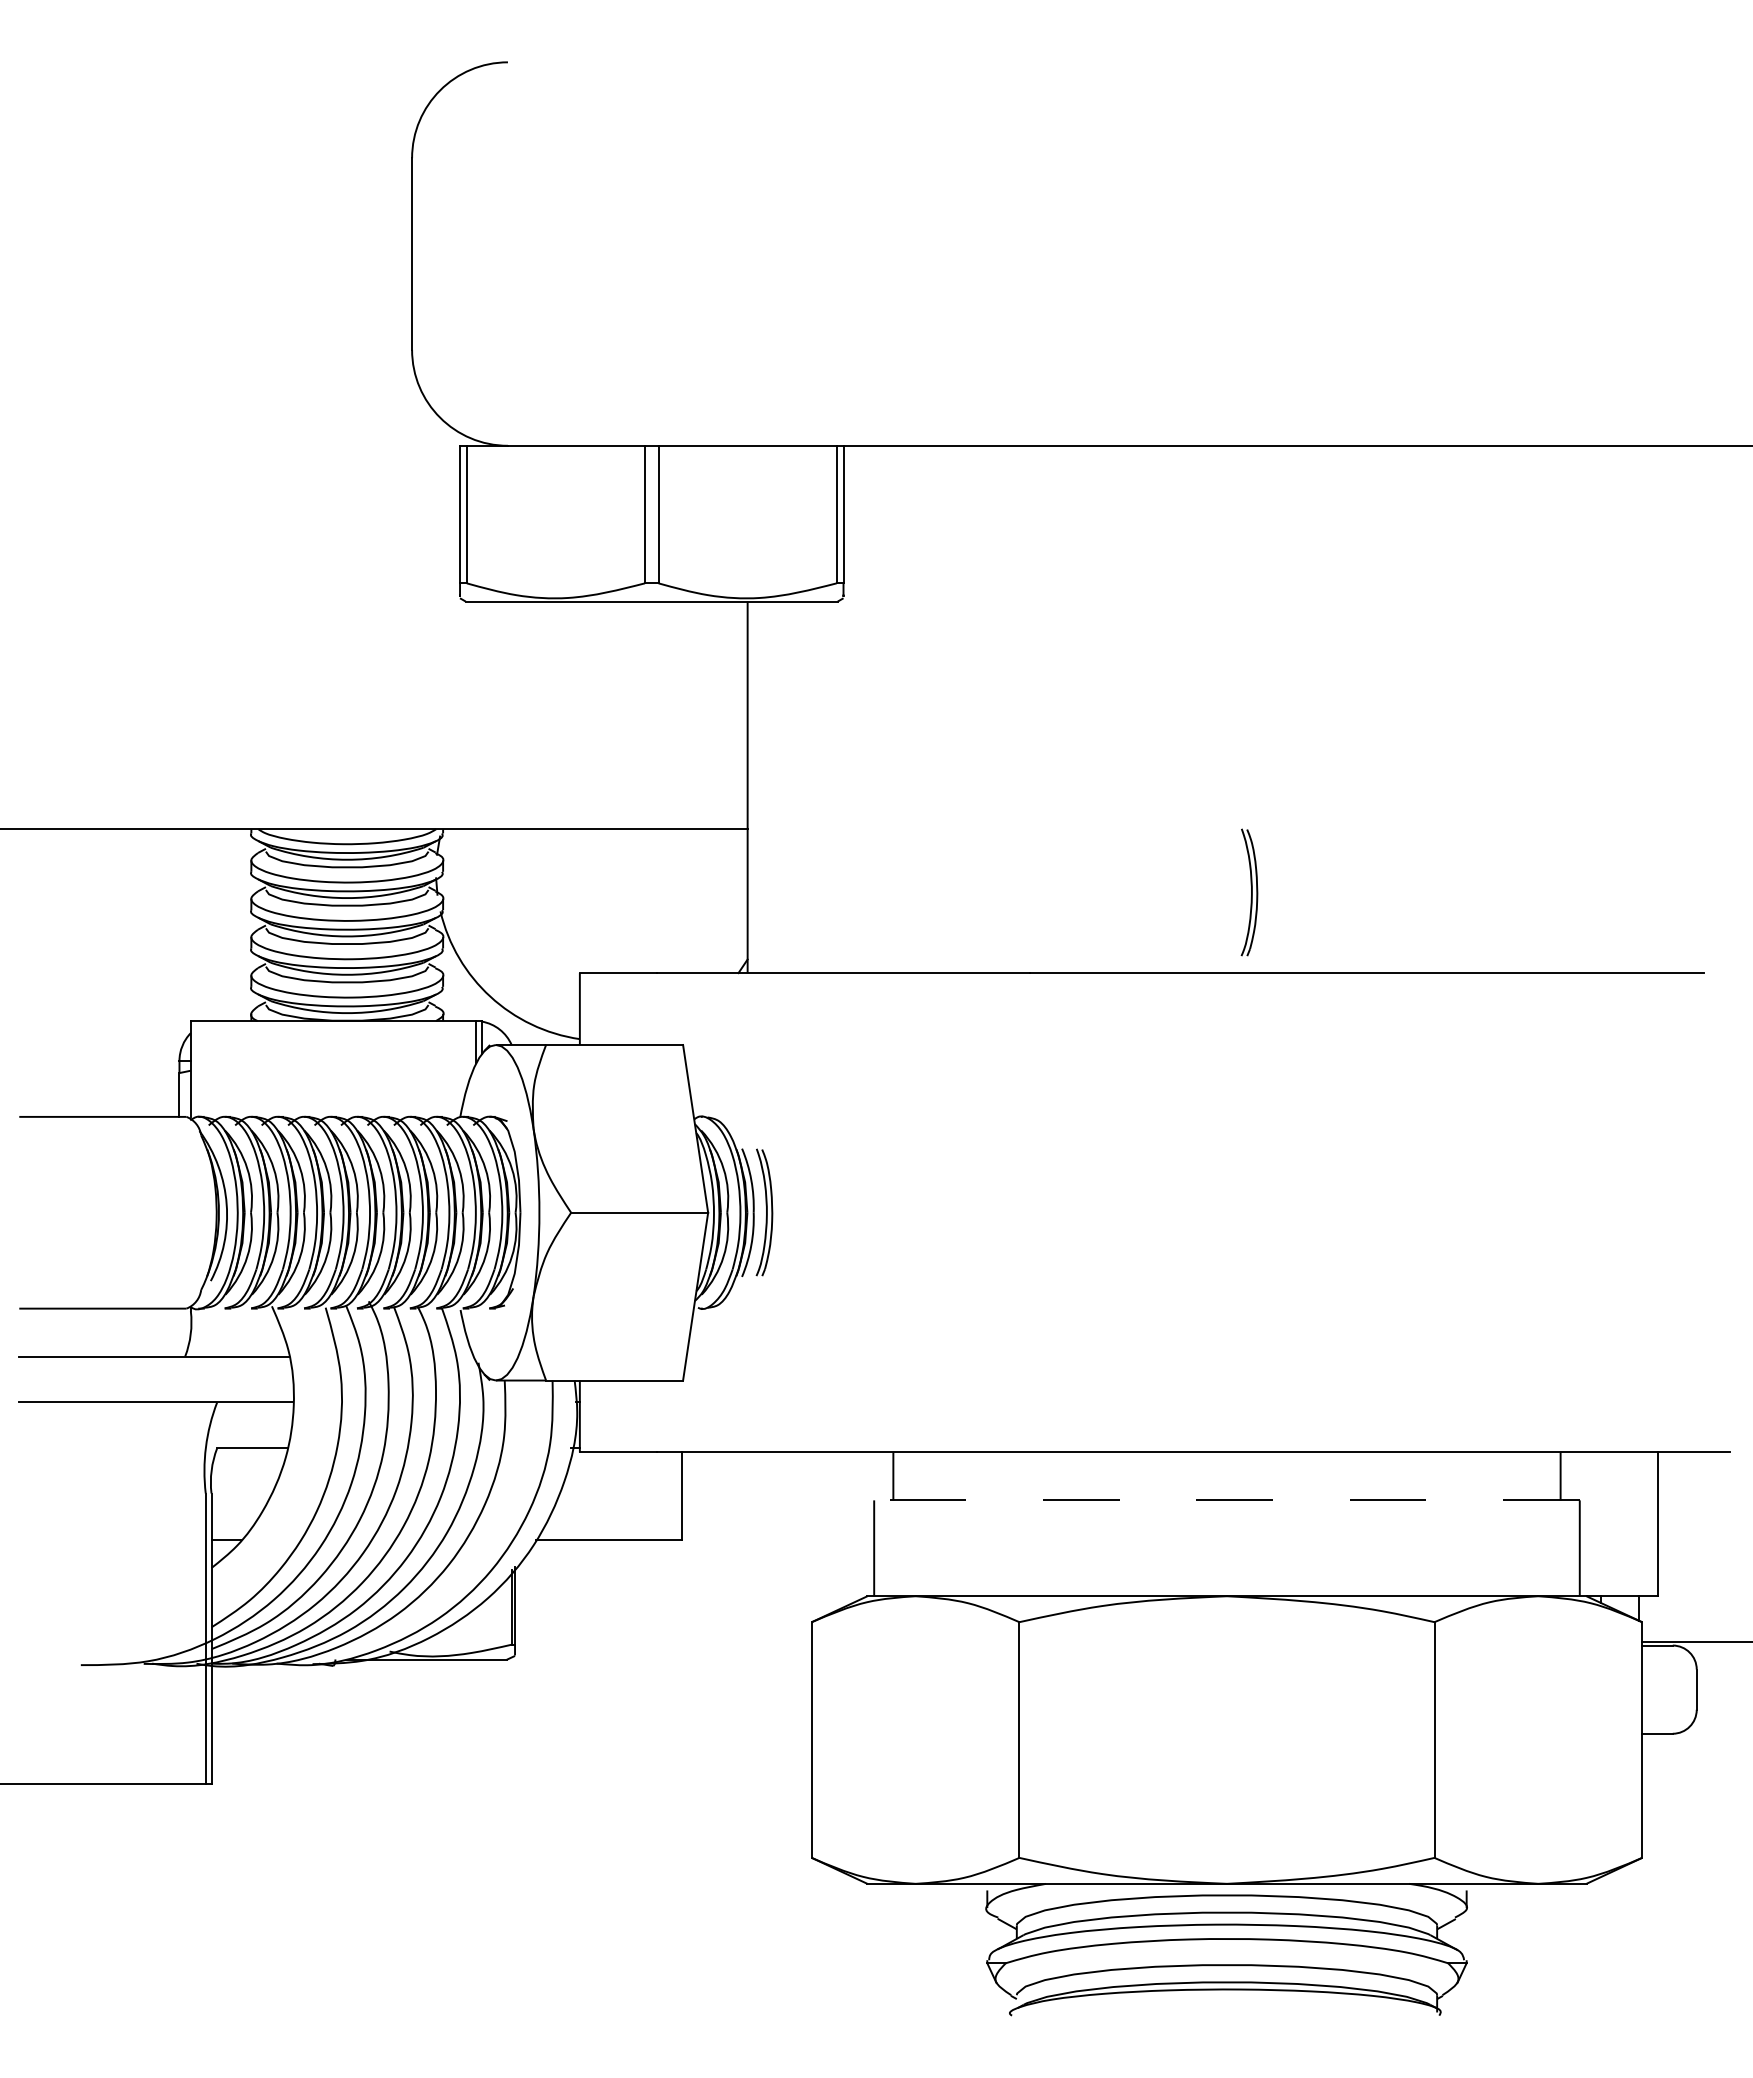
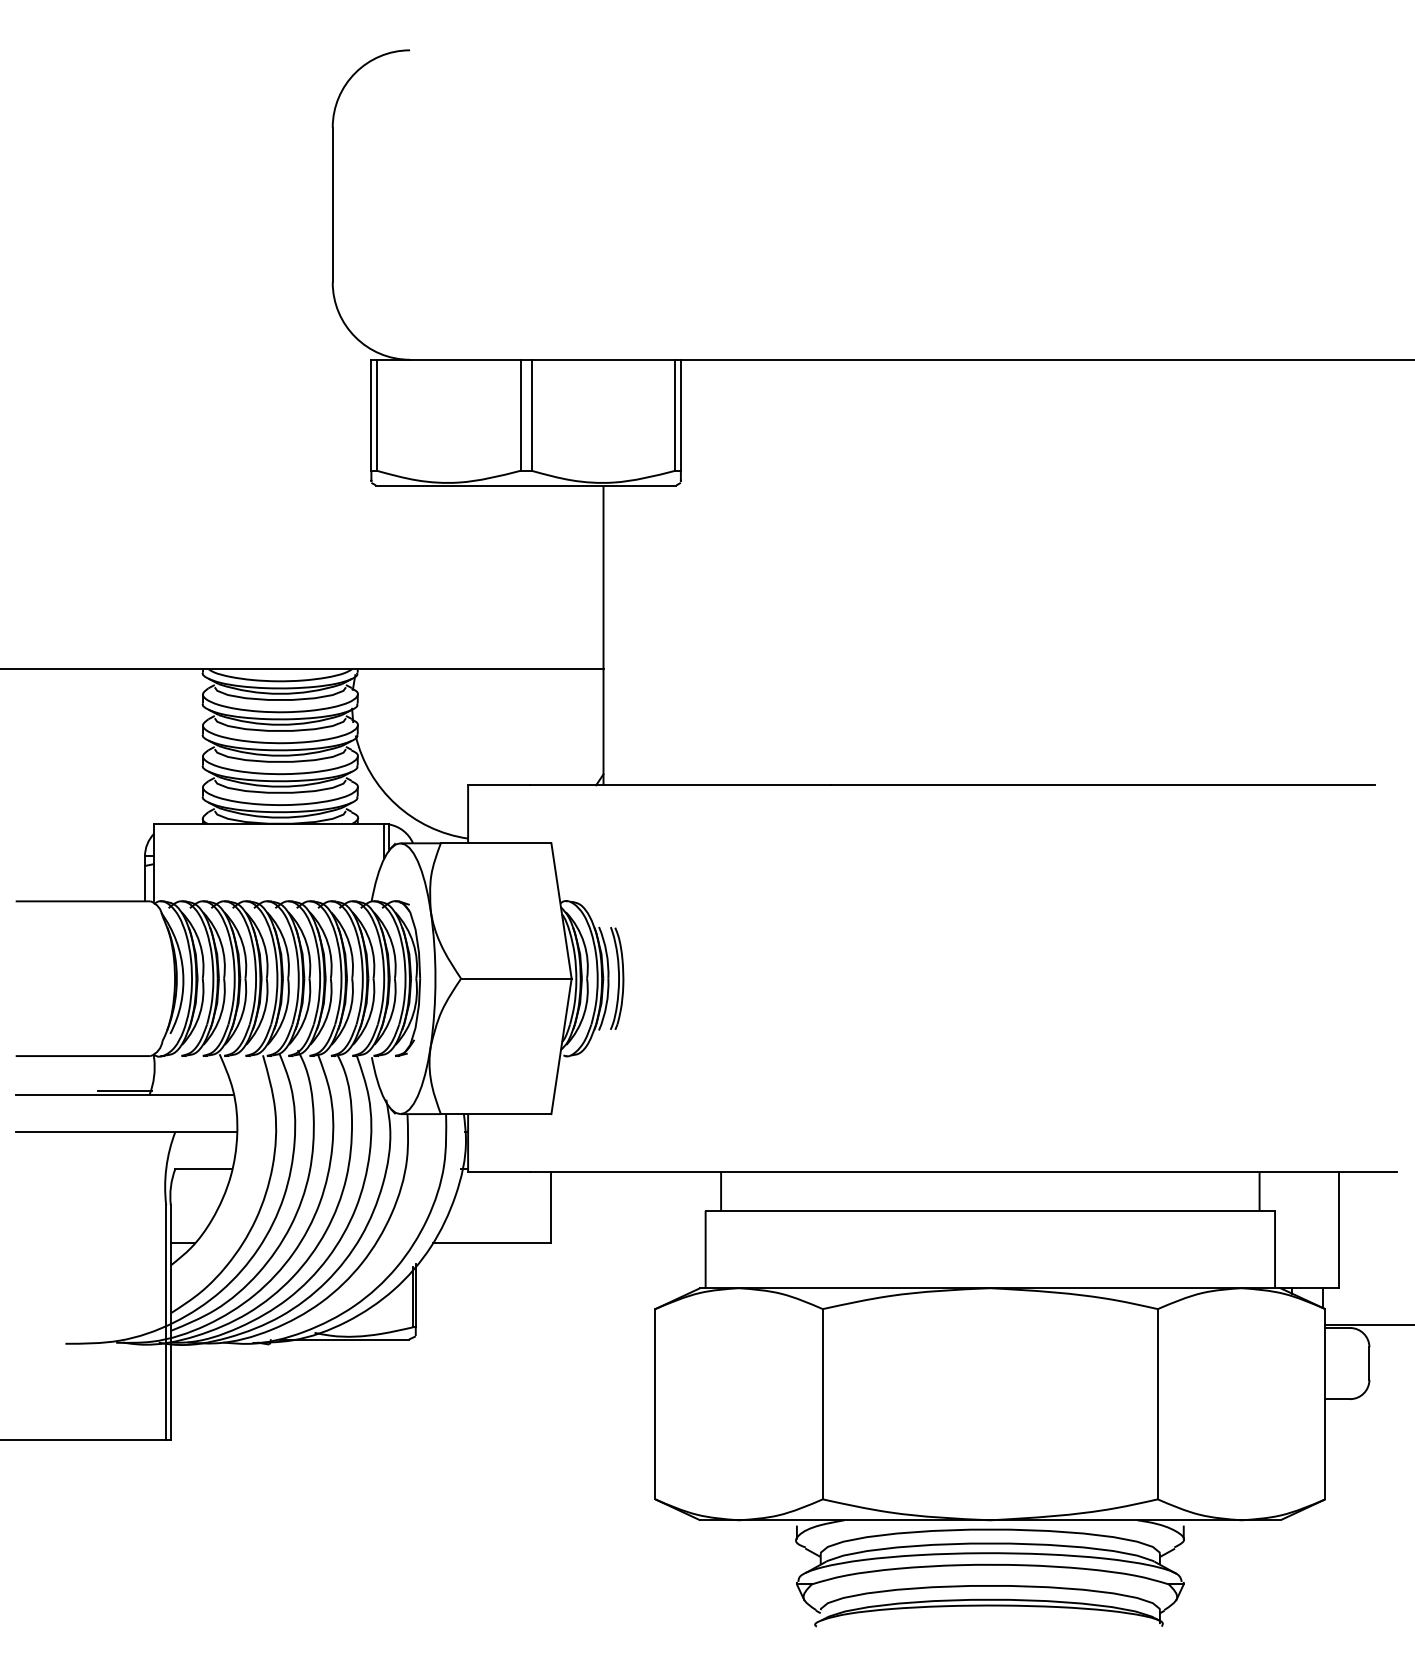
part: (1249, 892) -> (1008, 720), removed
line: (153, 1352) -> (124, 1091), added
line: (1226, 1500) -> (989, 1210), dashed -> solid

